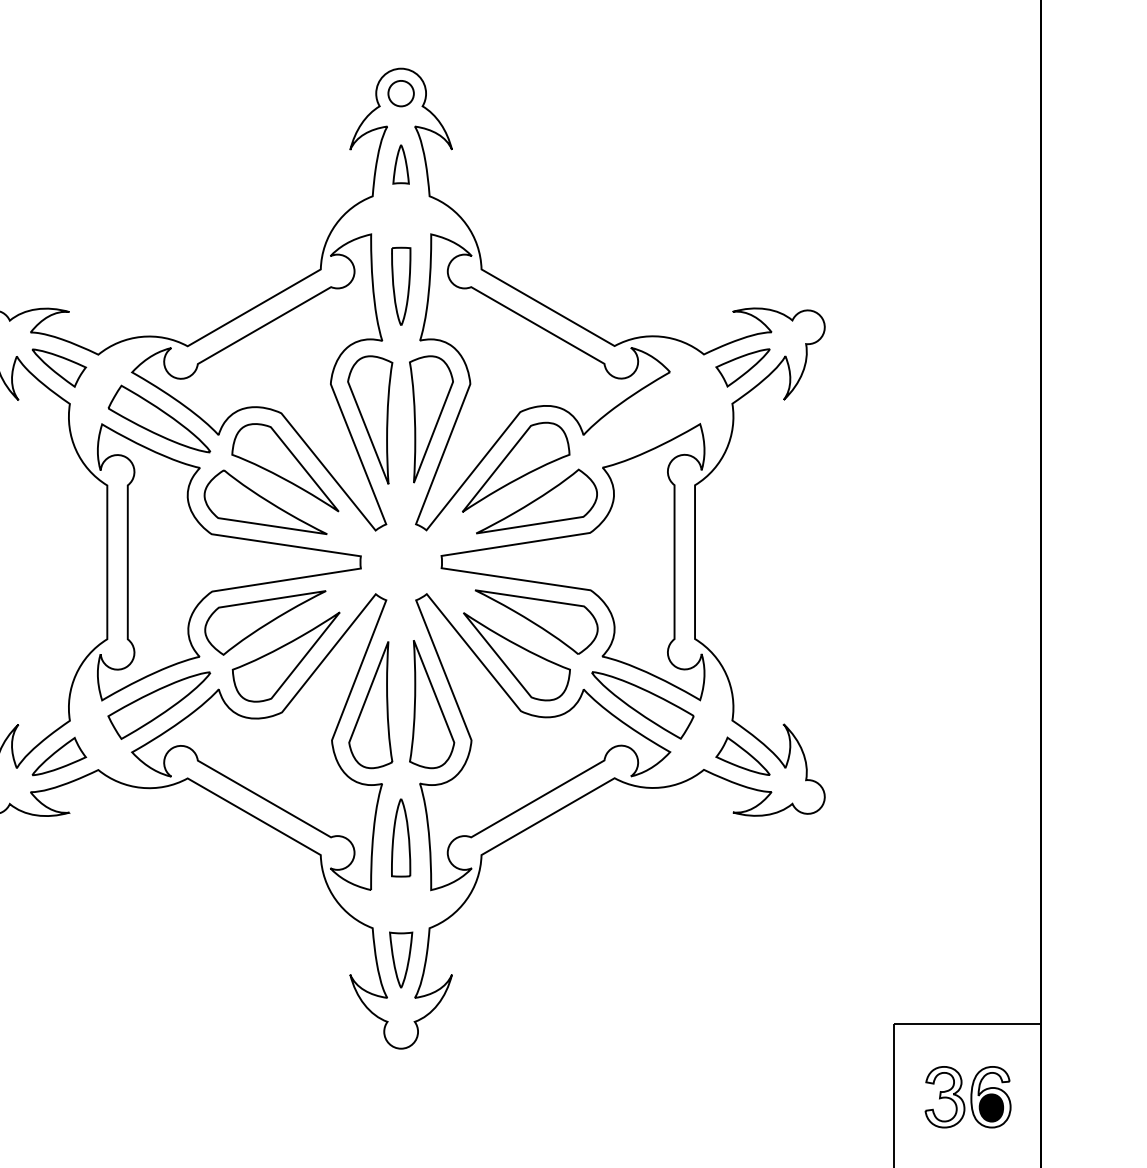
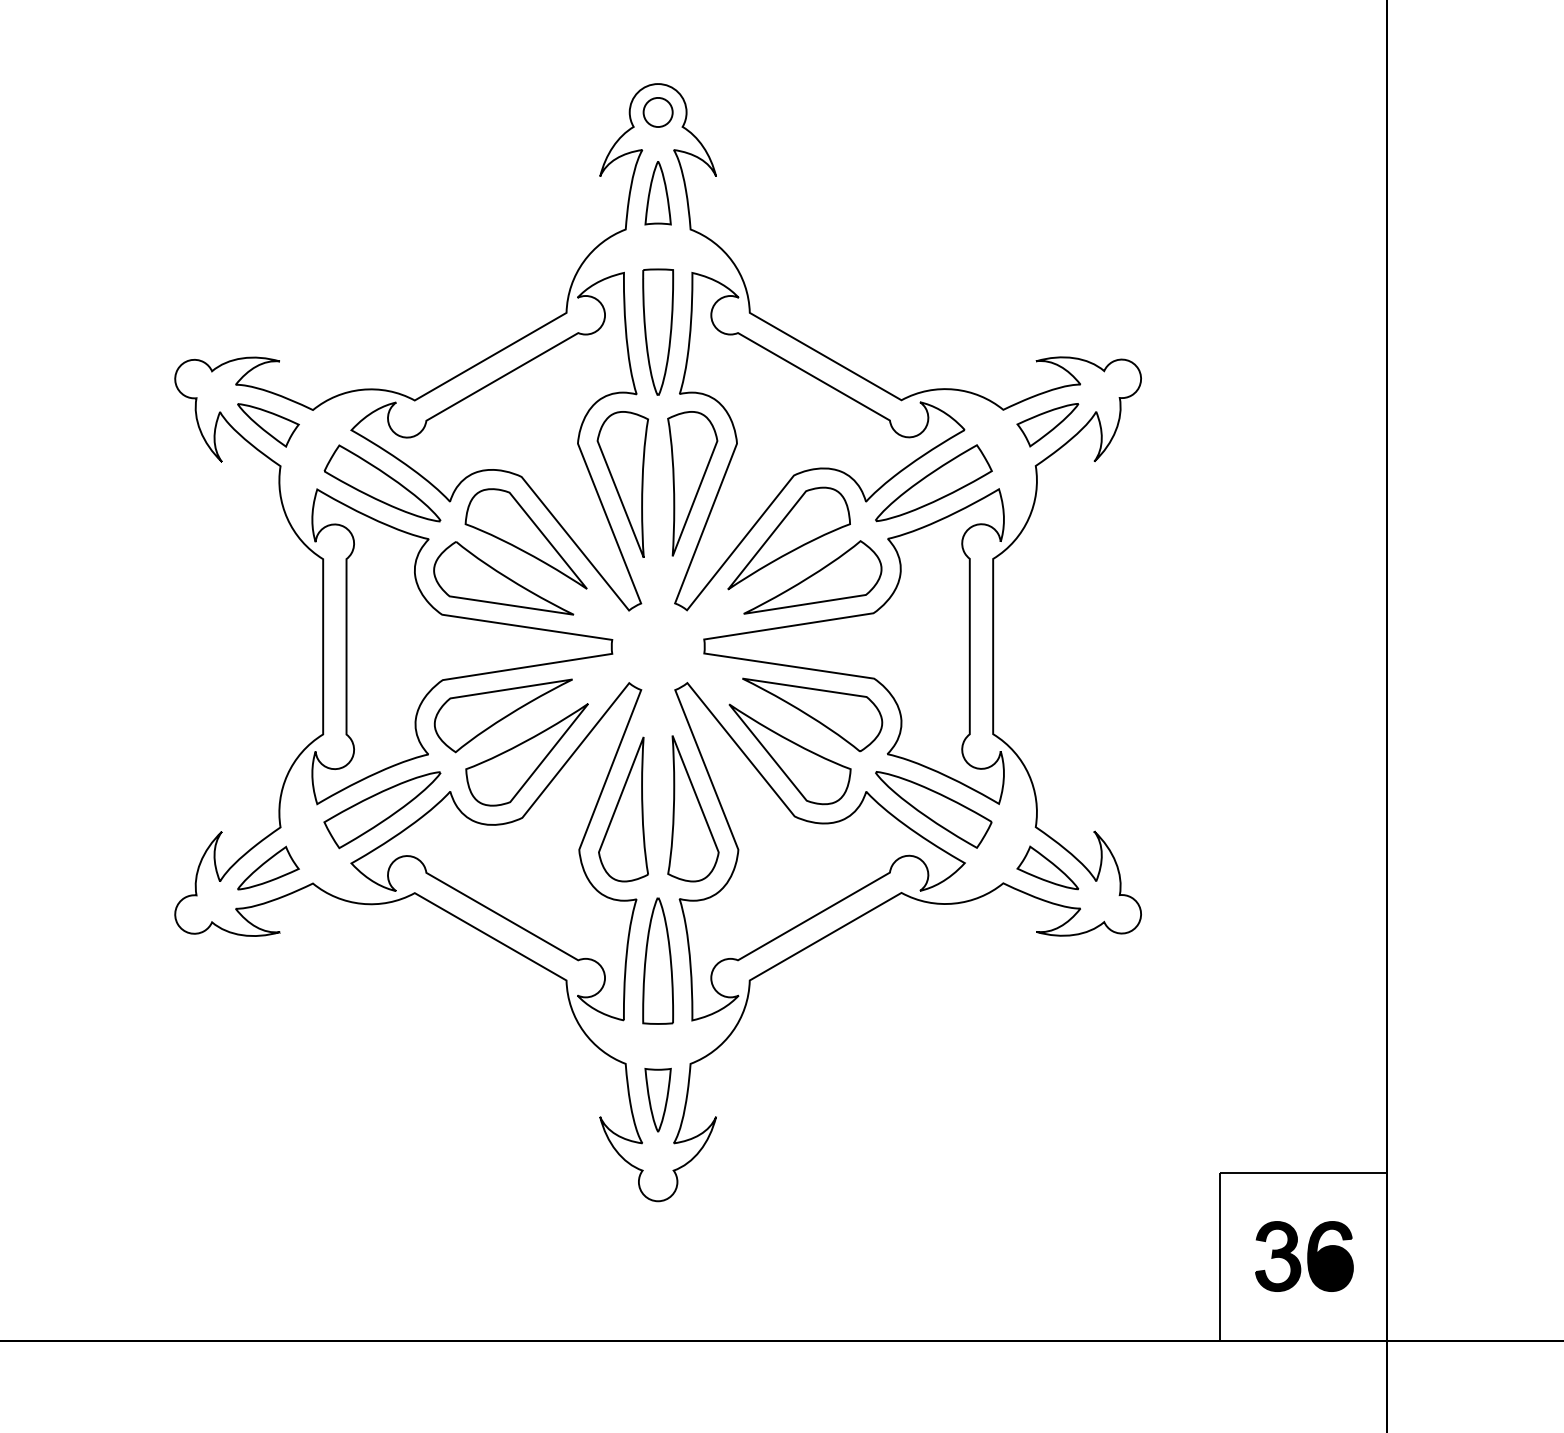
part: (400, 164) -> (657, 193), size x1.43
part: (401, 285) -> (658, 331), size x1.43
part: (642, 419) -> (933, 483), added
part: (400, 837) -> (657, 960), size x1.43
fill: (944, 1097) -> (1277, 1256), added
fill: (990, 1097) -> (1330, 1256), added

